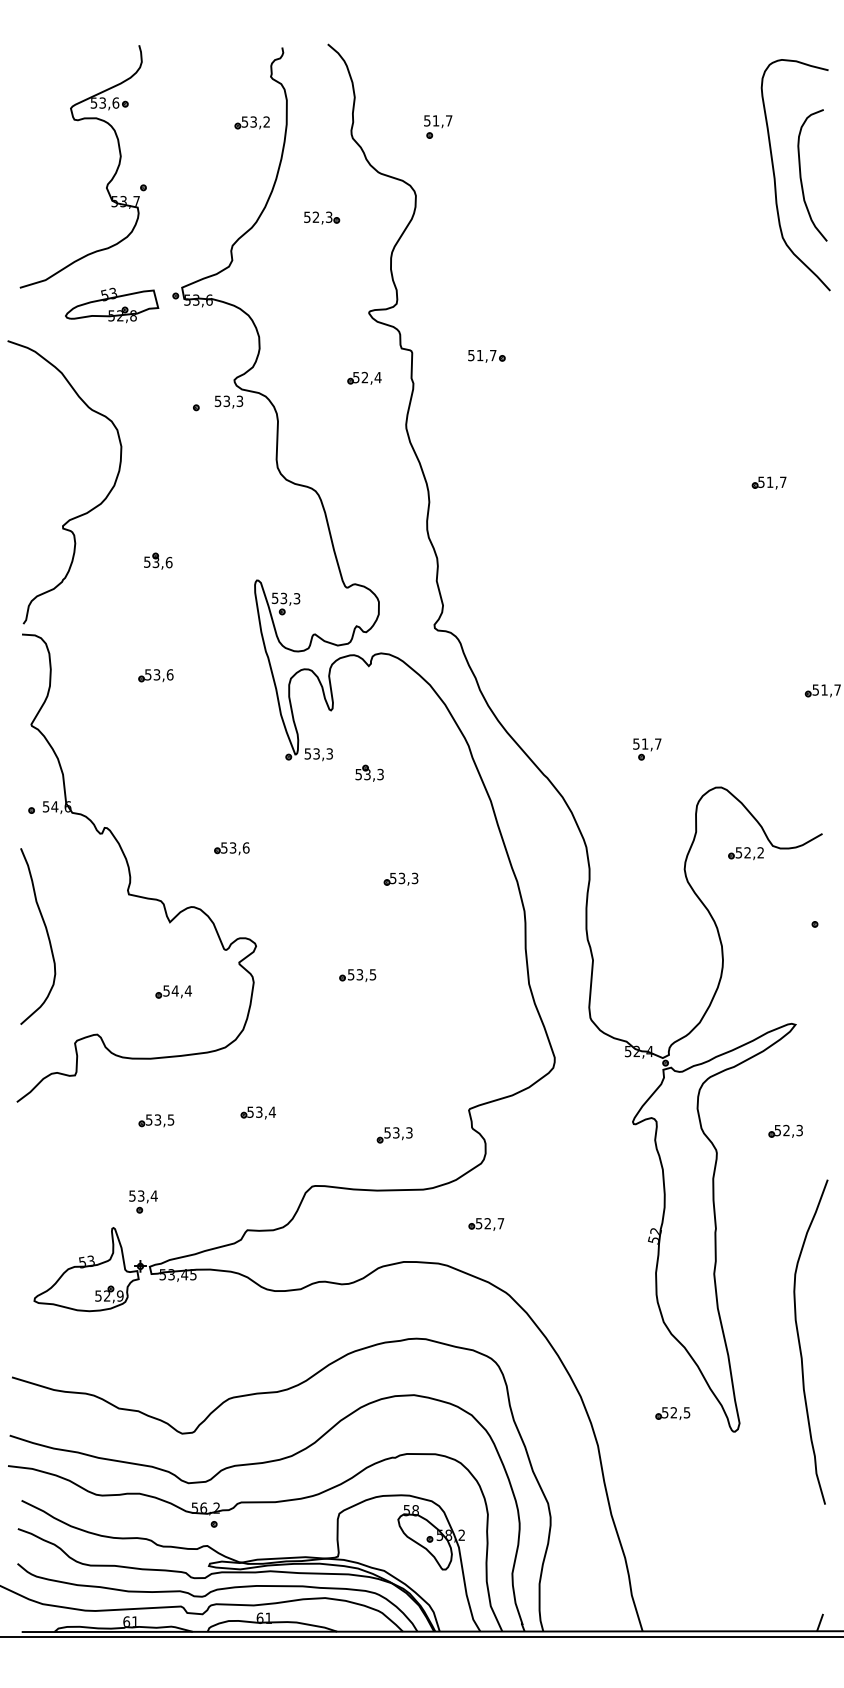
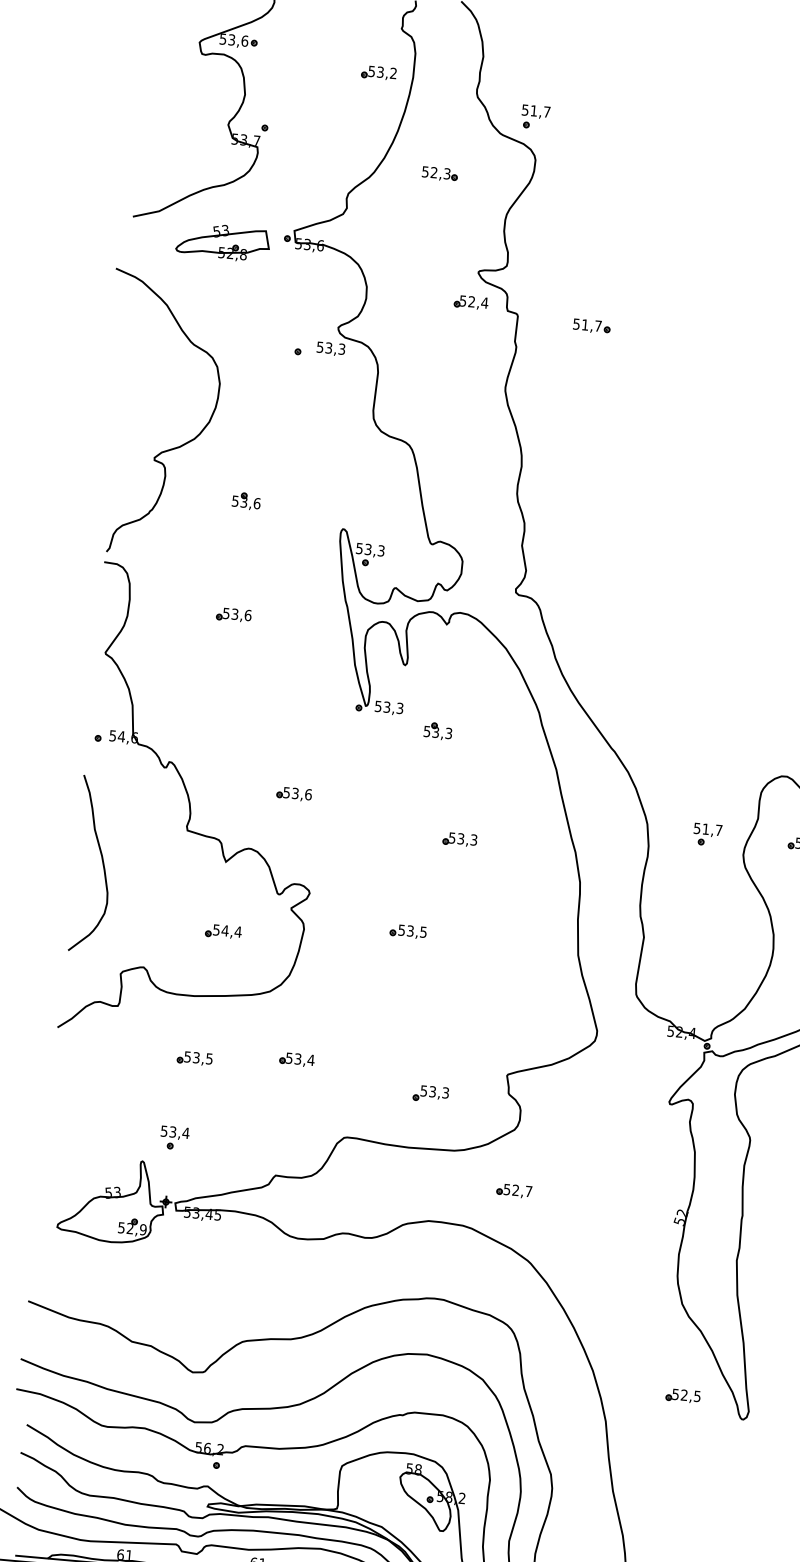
part: (438, 126) -> (535, 116), moved
part: (364, 377) -> (471, 301), moved
part: (647, 749) -> (707, 834), moved

